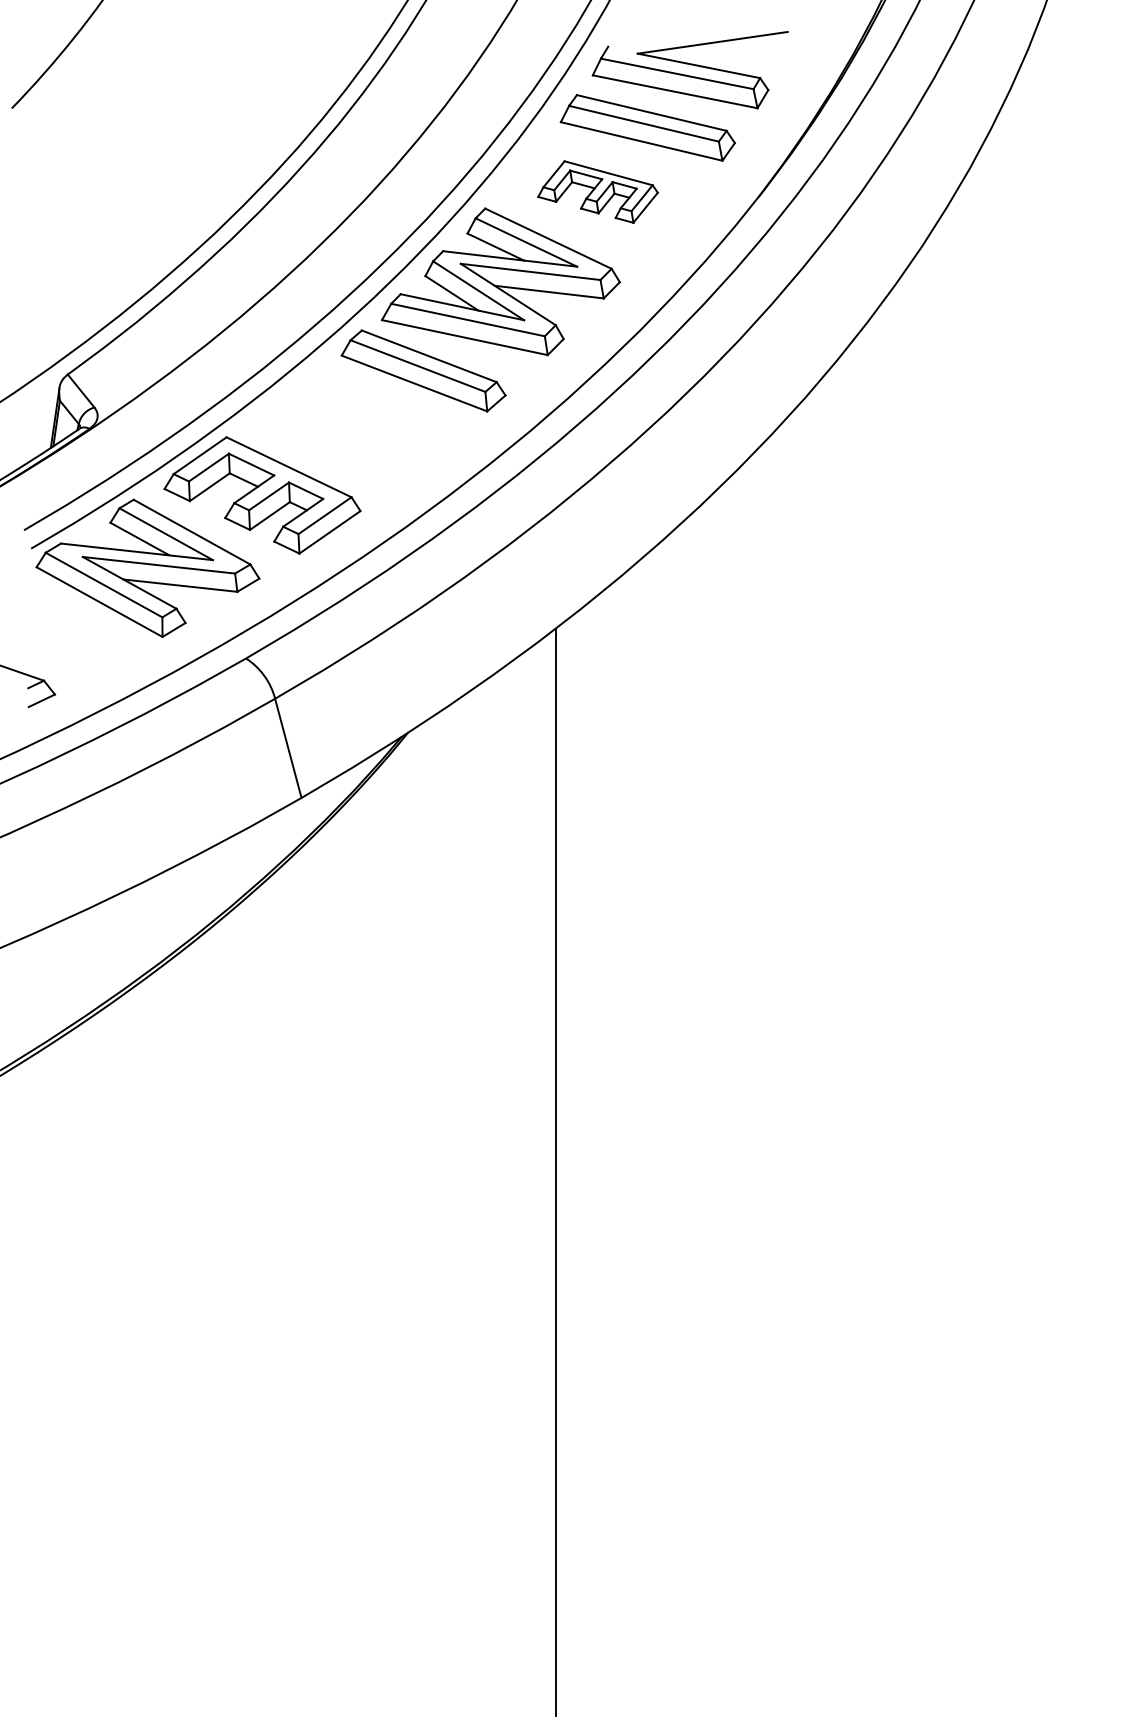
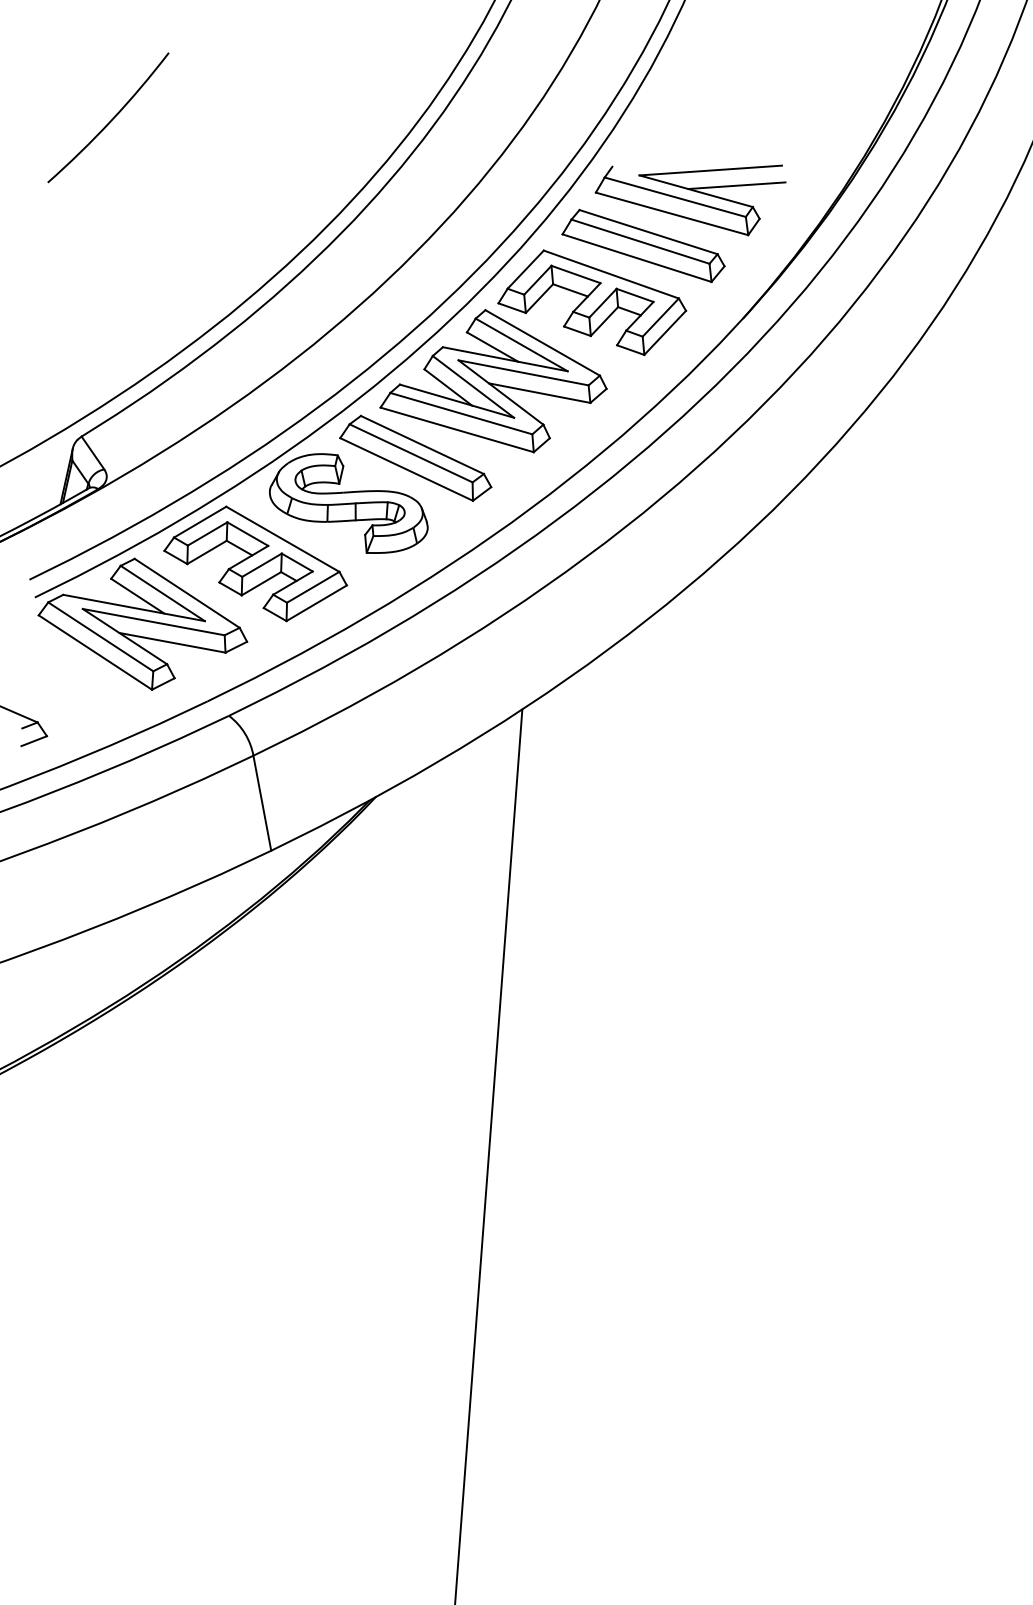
line: (741, 56) -> (736, 185), added
part: (597, 191) -> (592, 302), size x1.67
part: (356, 423) -> (349, 502), added

